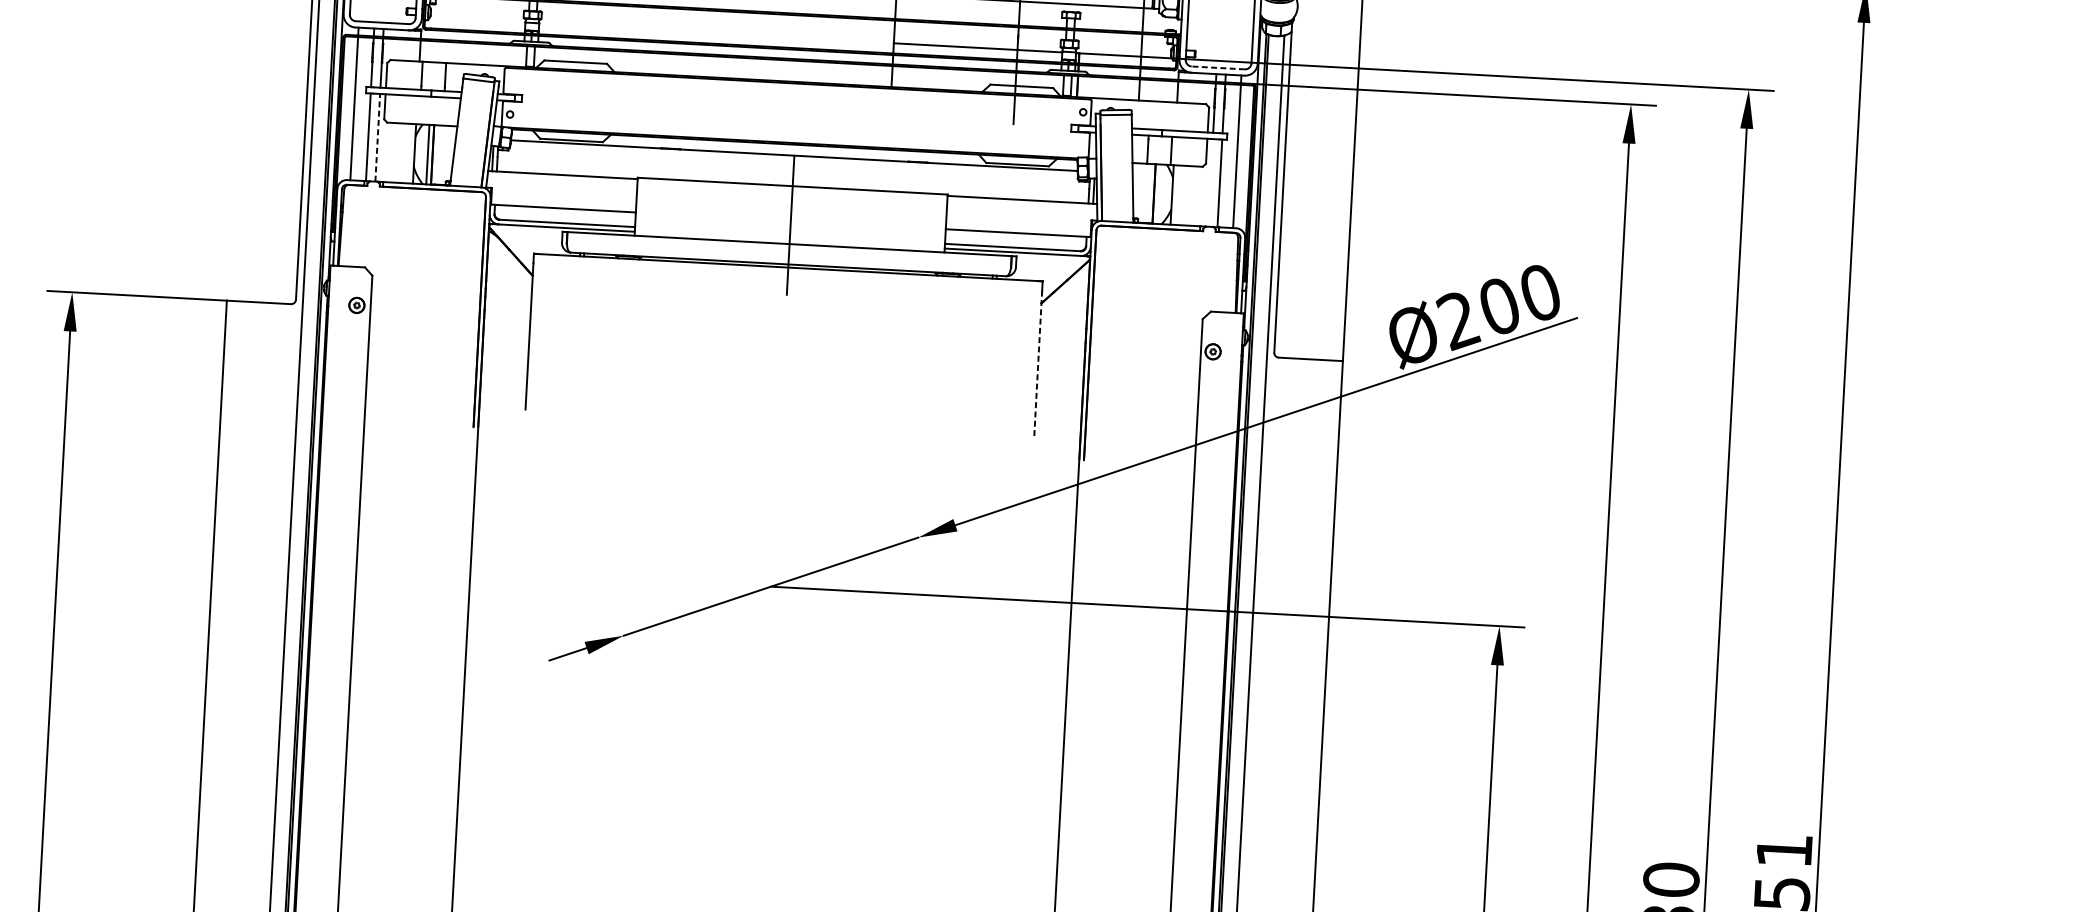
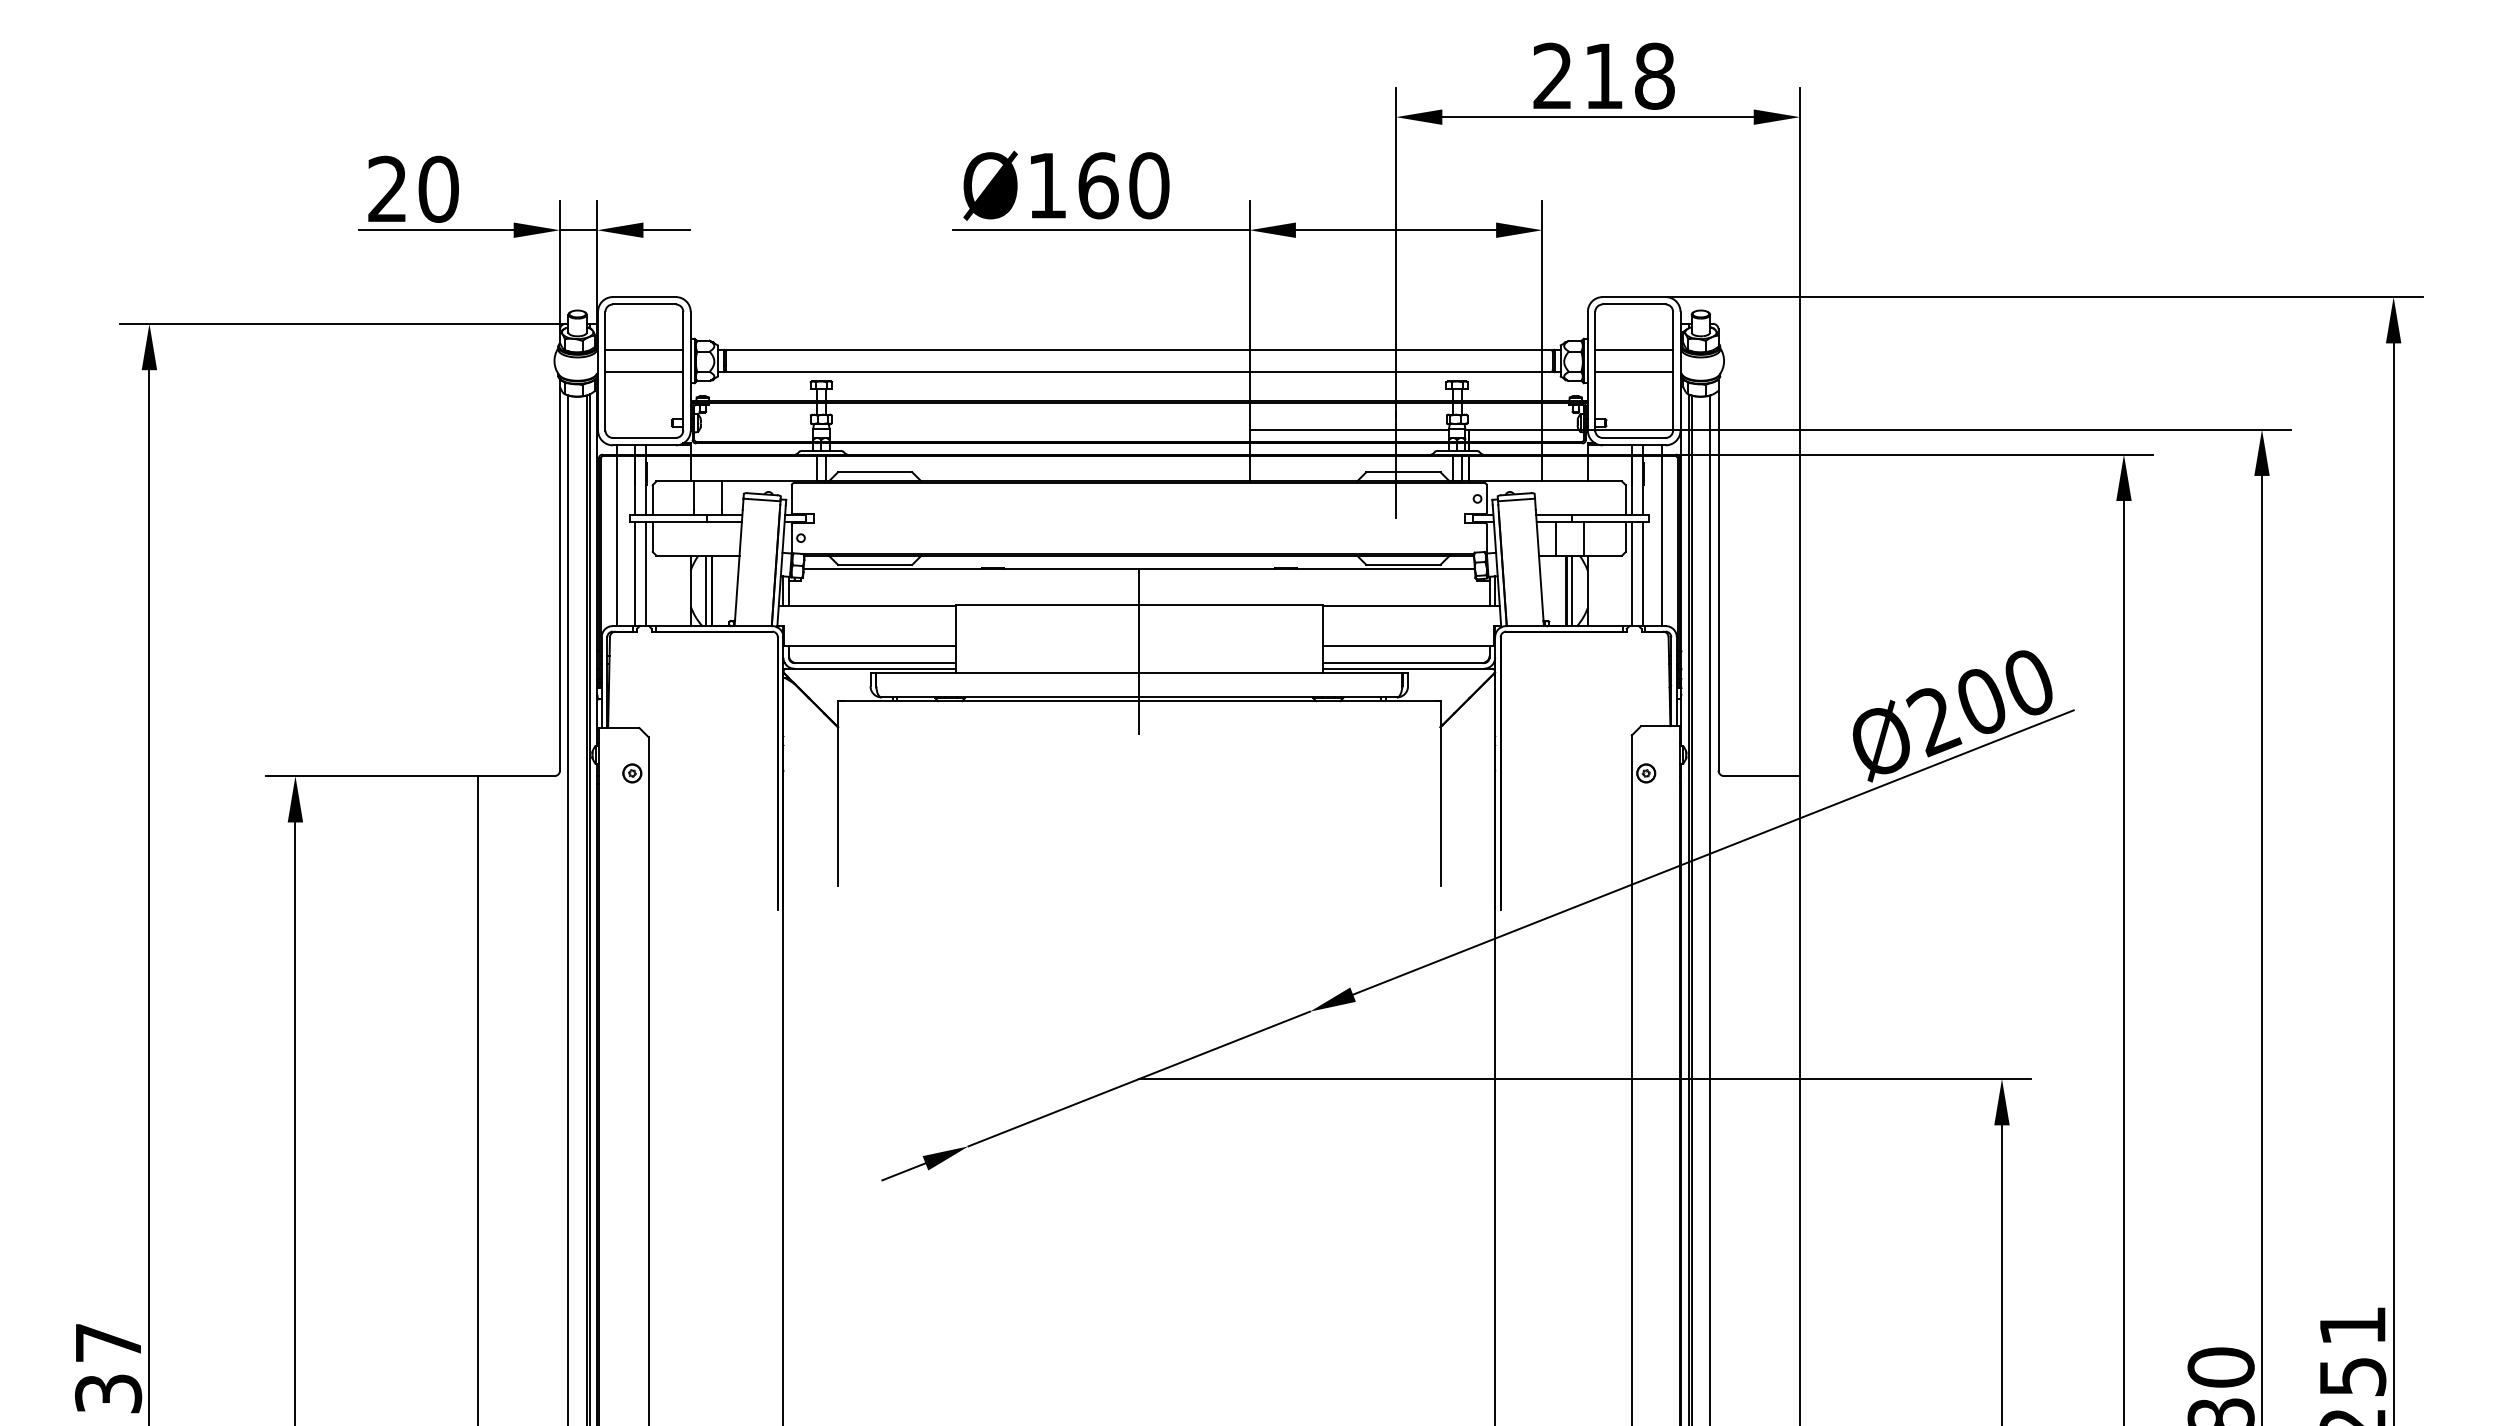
line: (1221, 12) -> (1634, 372), added
line: (1218, 67) -> (1634, 437), dashed -> solid
line: (377, 138) -> (646, 574), dashed -> solid
line: (1210, 183) -> (1632, 574), added
line: (1159, 193) -> (1572, 590), added
line: (1038, 363) -> (1440, 798), dashed -> solid

